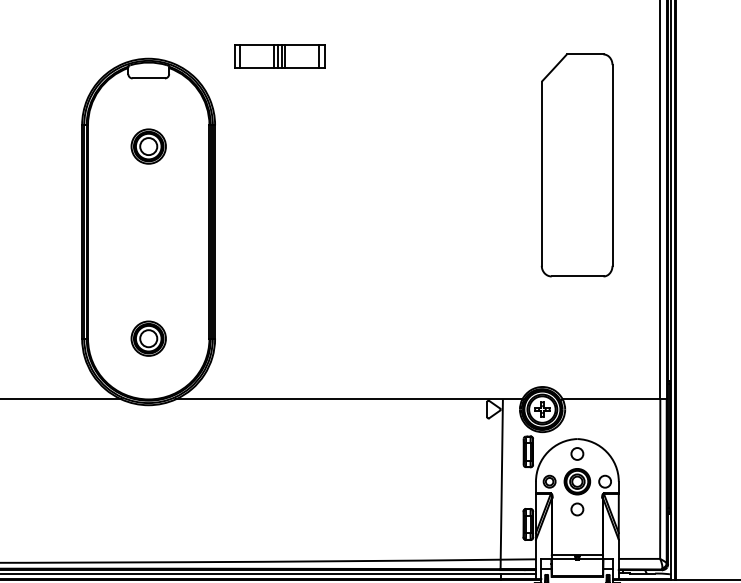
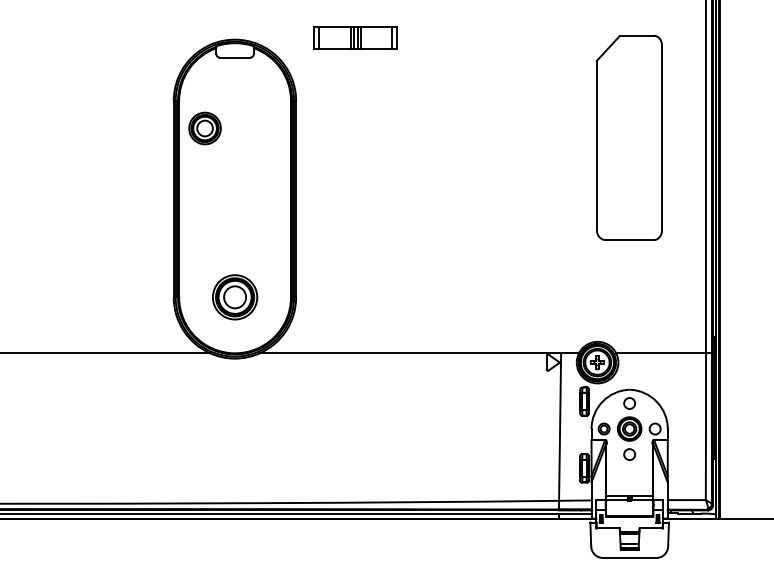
part: (148, 146) -> (204, 128), moved
part: (148, 338) -> (234, 297), size x1.4

